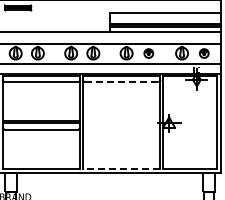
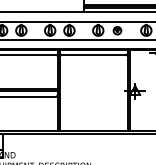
line: (121, 82) -> (93, 55), dashed -> solid
line: (121, 168) -> (93, 130), dashed -> solid

